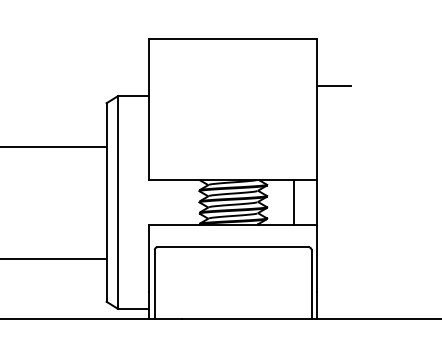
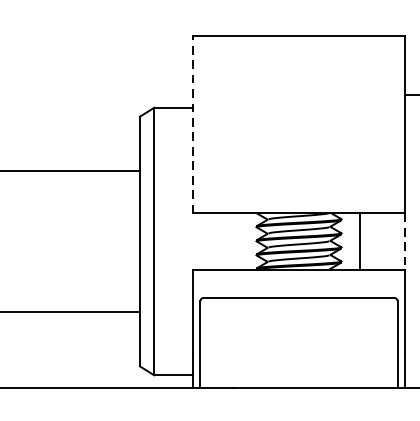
line: (149, 109) -> (193, 124), solid -> dashed
line: (294, 202) -> (359, 241), moved
line: (317, 203) -> (405, 242), solid -> dashed

